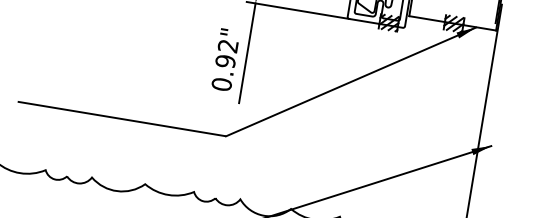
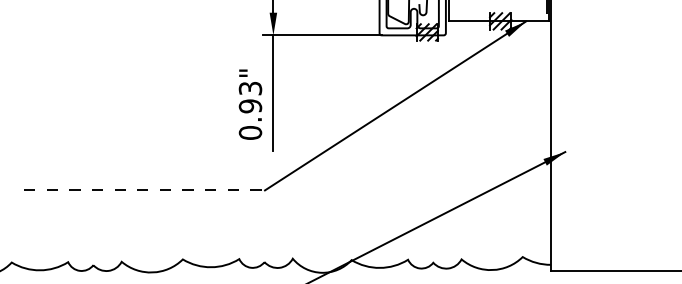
text: (228, 46) -> (250, 88), 0.92" -> 0.93"
line: (121, 119) -> (144, 190), solid -> dashed

